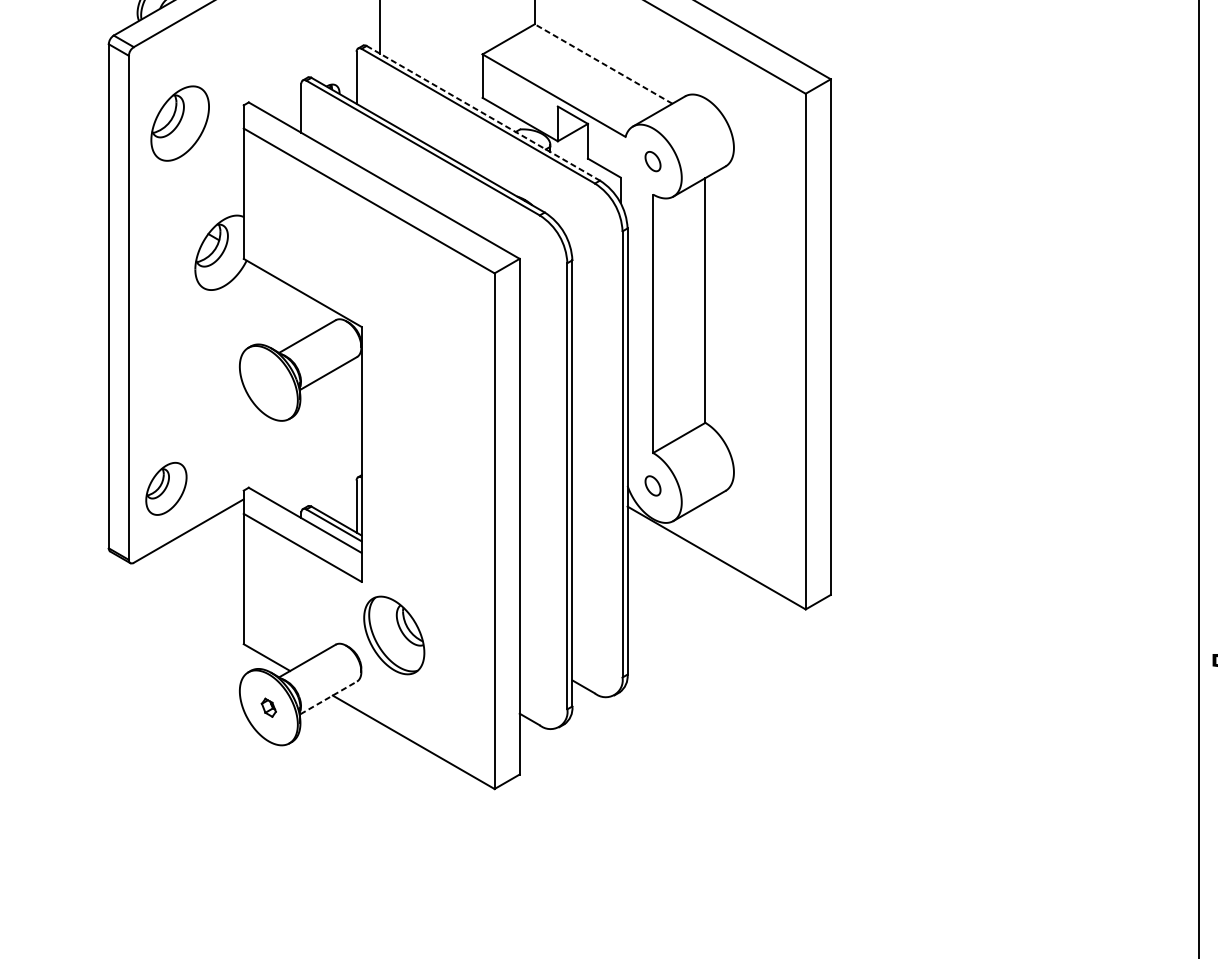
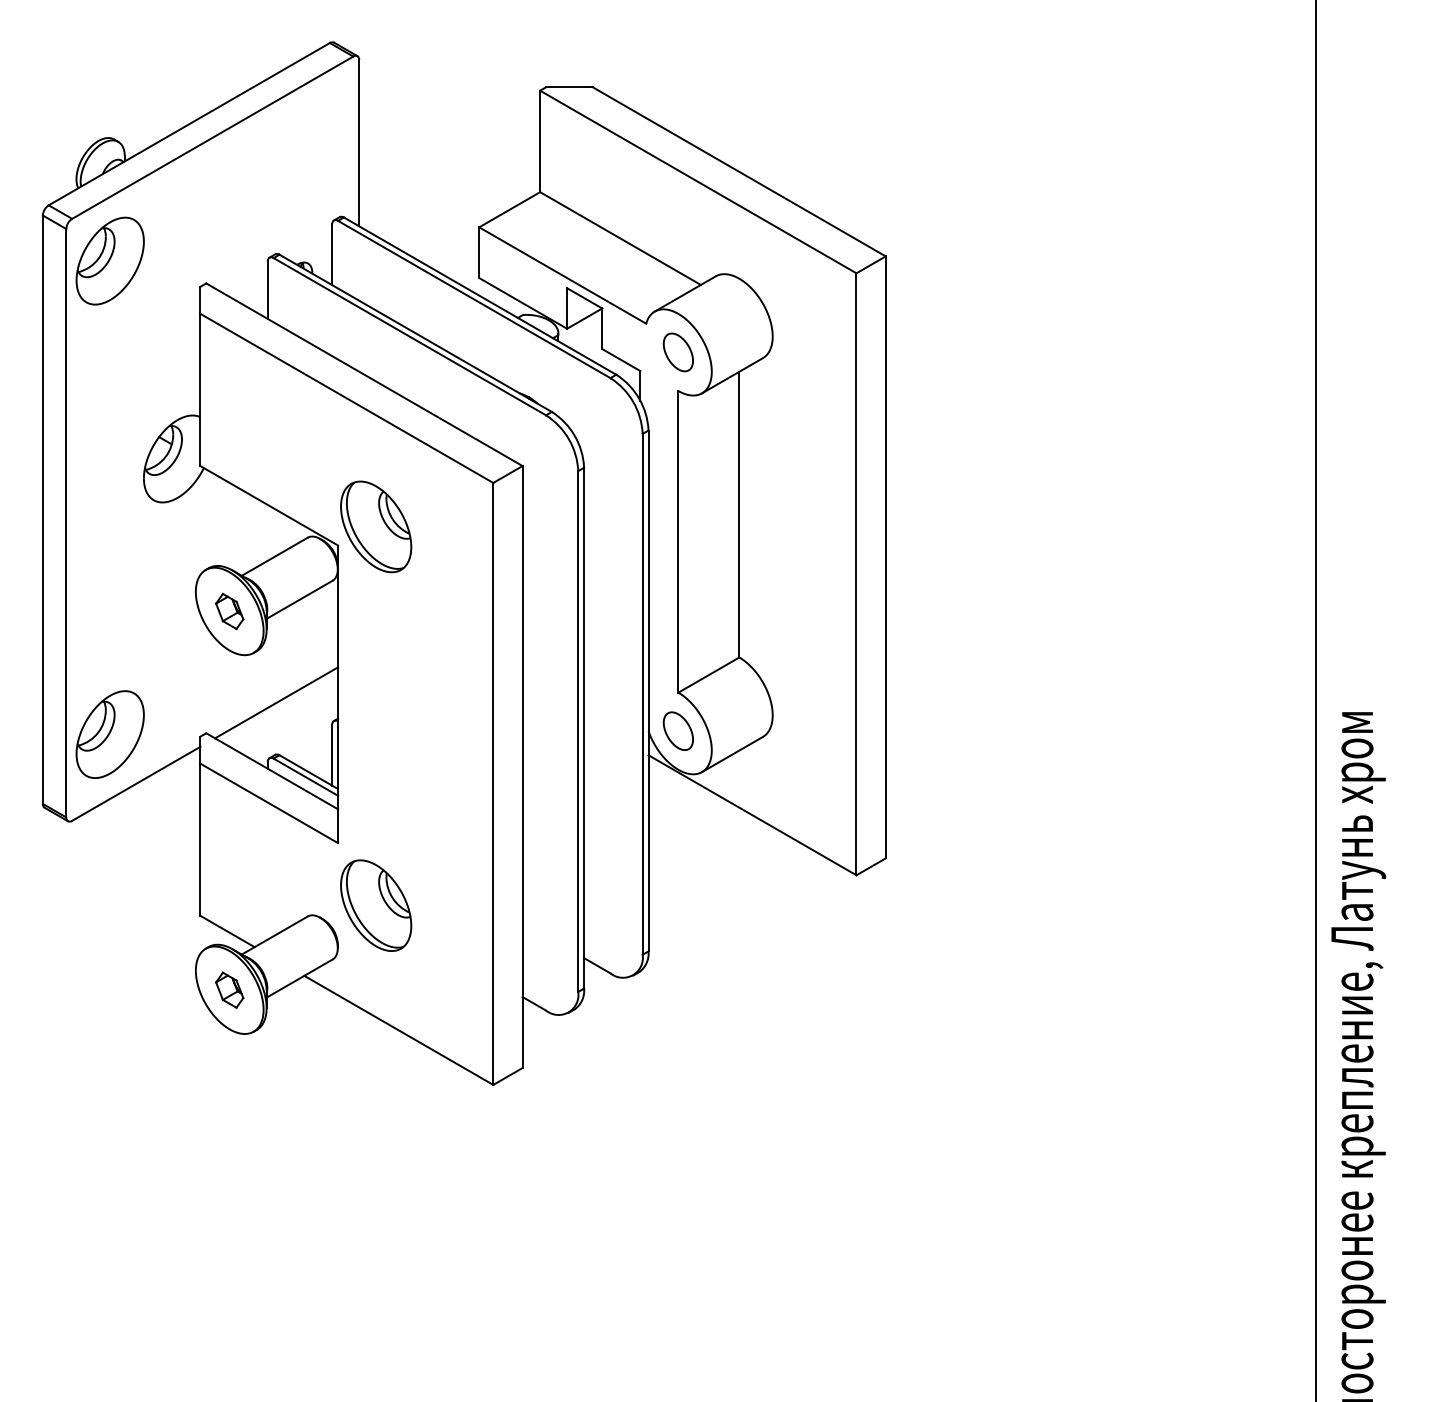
line: (603, 63) -> (620, 238), dashed -> solid
line: (483, 113) -> (480, 296), dashed -> solid
part: (179, 123) -> (109, 260), moved
part: (652, 161) -> (677, 352), size x1.67
part: (394, 310) -> (376, 526), added
part: (268, 383) -> (229, 611), added
line: (308, 461) -> (276, 702), added
part: (652, 485) -> (677, 730), size x1.67
part: (165, 488) -> (109, 734), size x1.43
line: (329, 697) -> (300, 978), dashed -> solid
part: (268, 707) -> (229, 989), size x1.67

